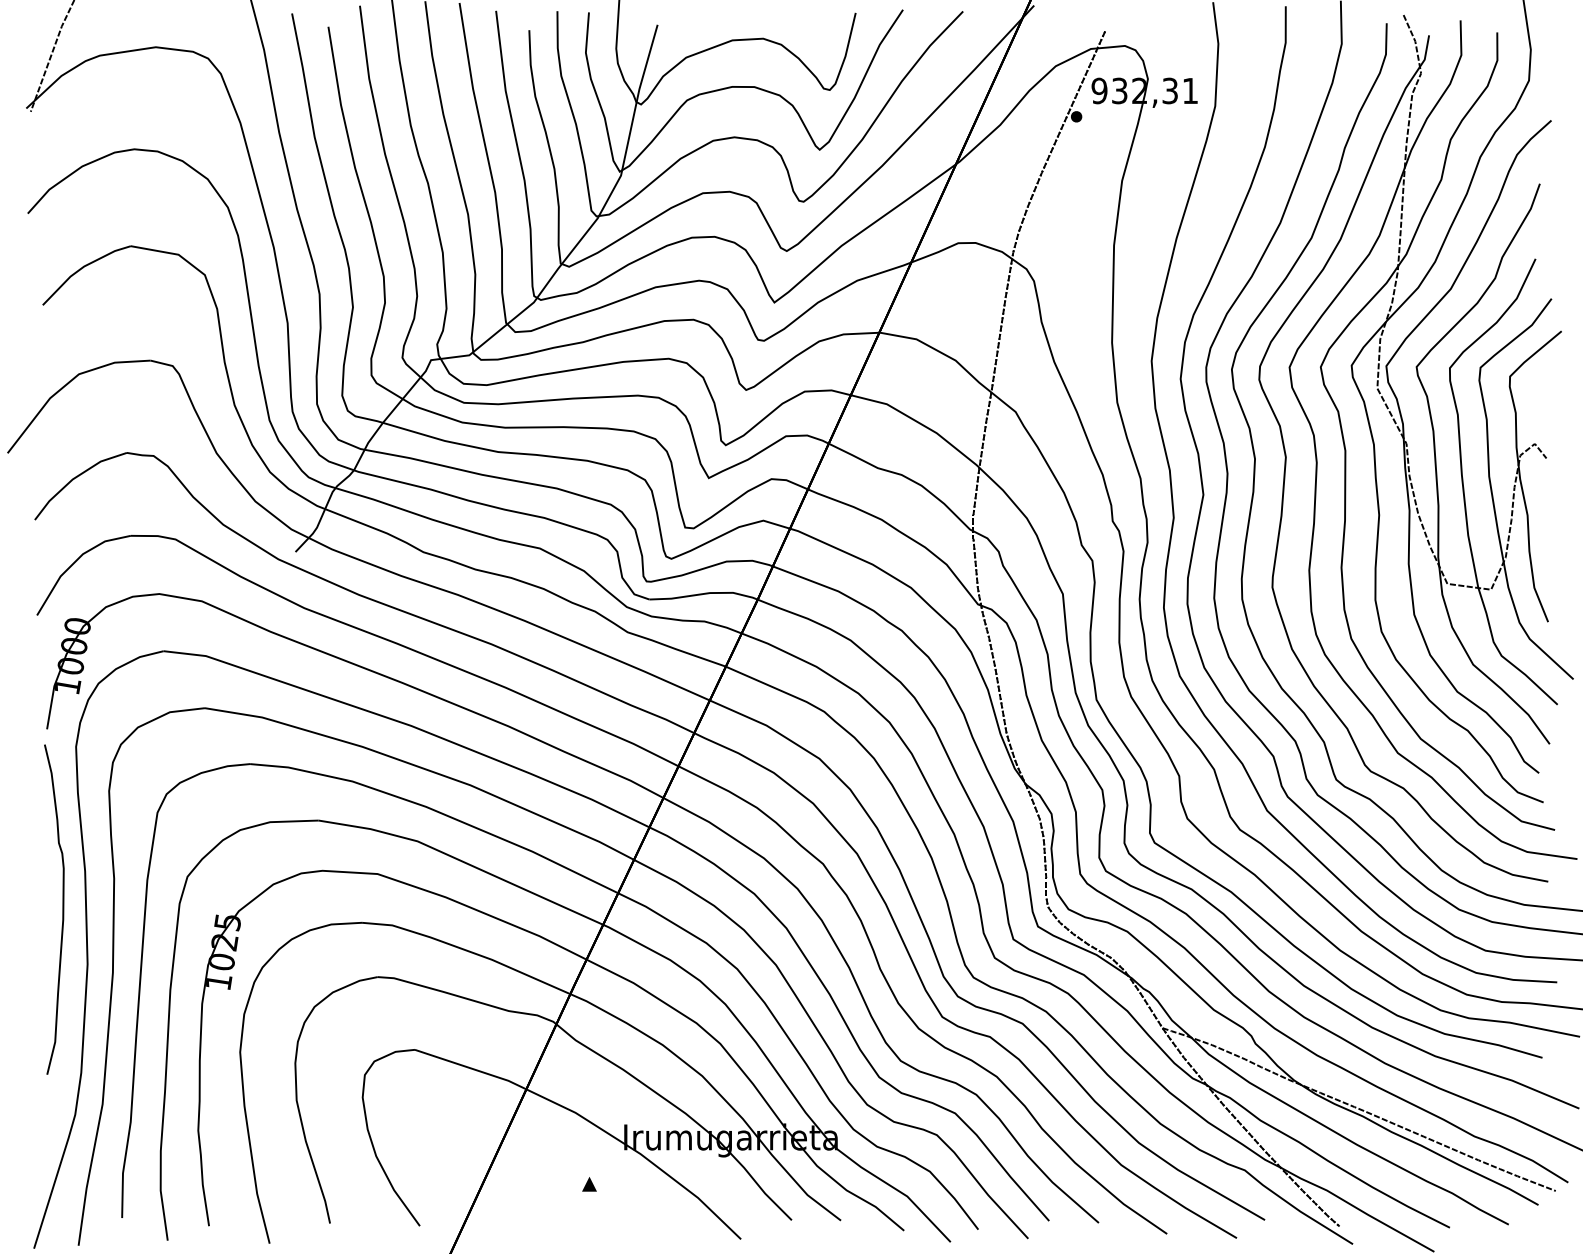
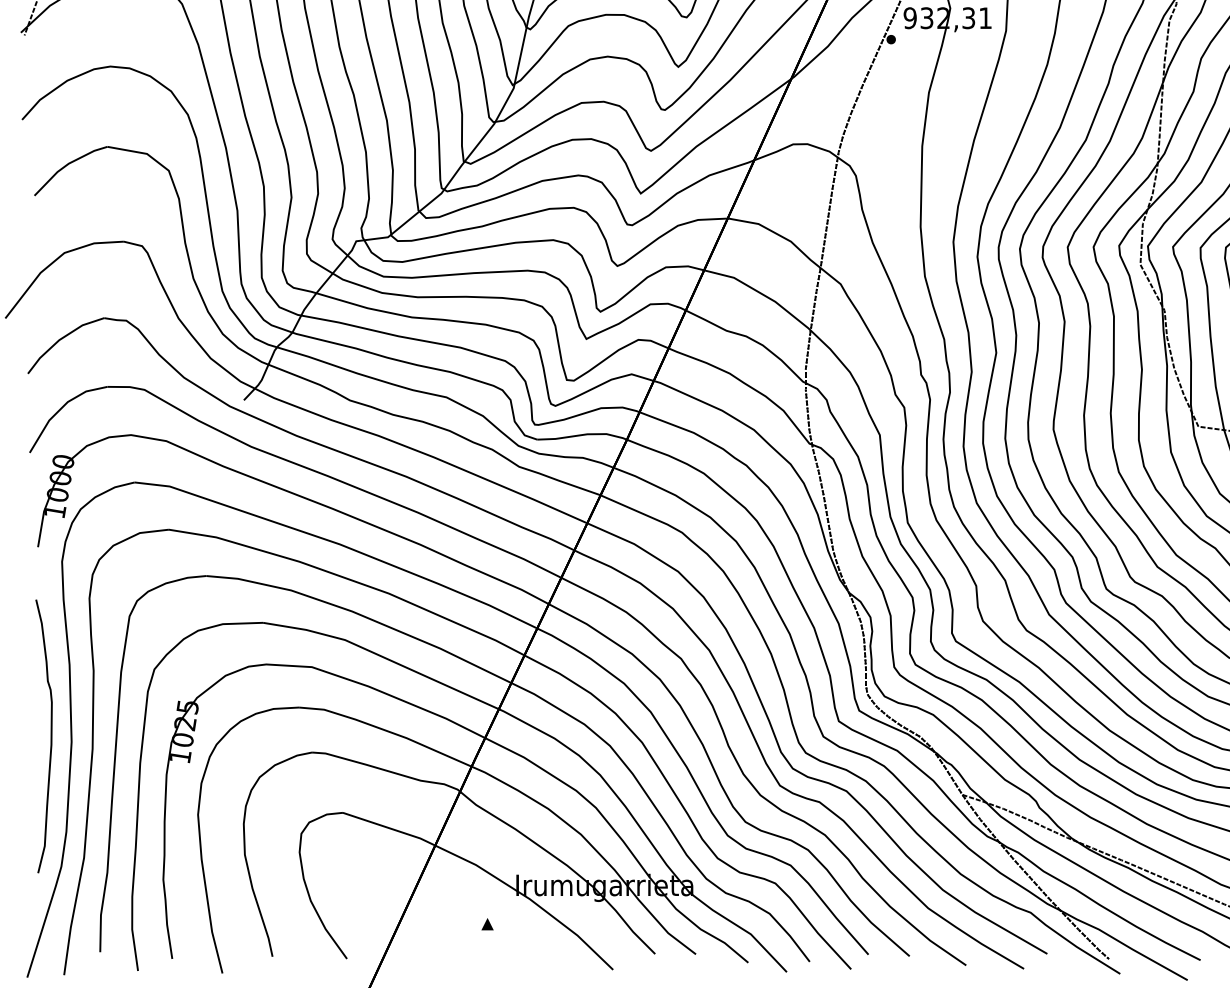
curve: (62, 909) -> (50, 736), moved

